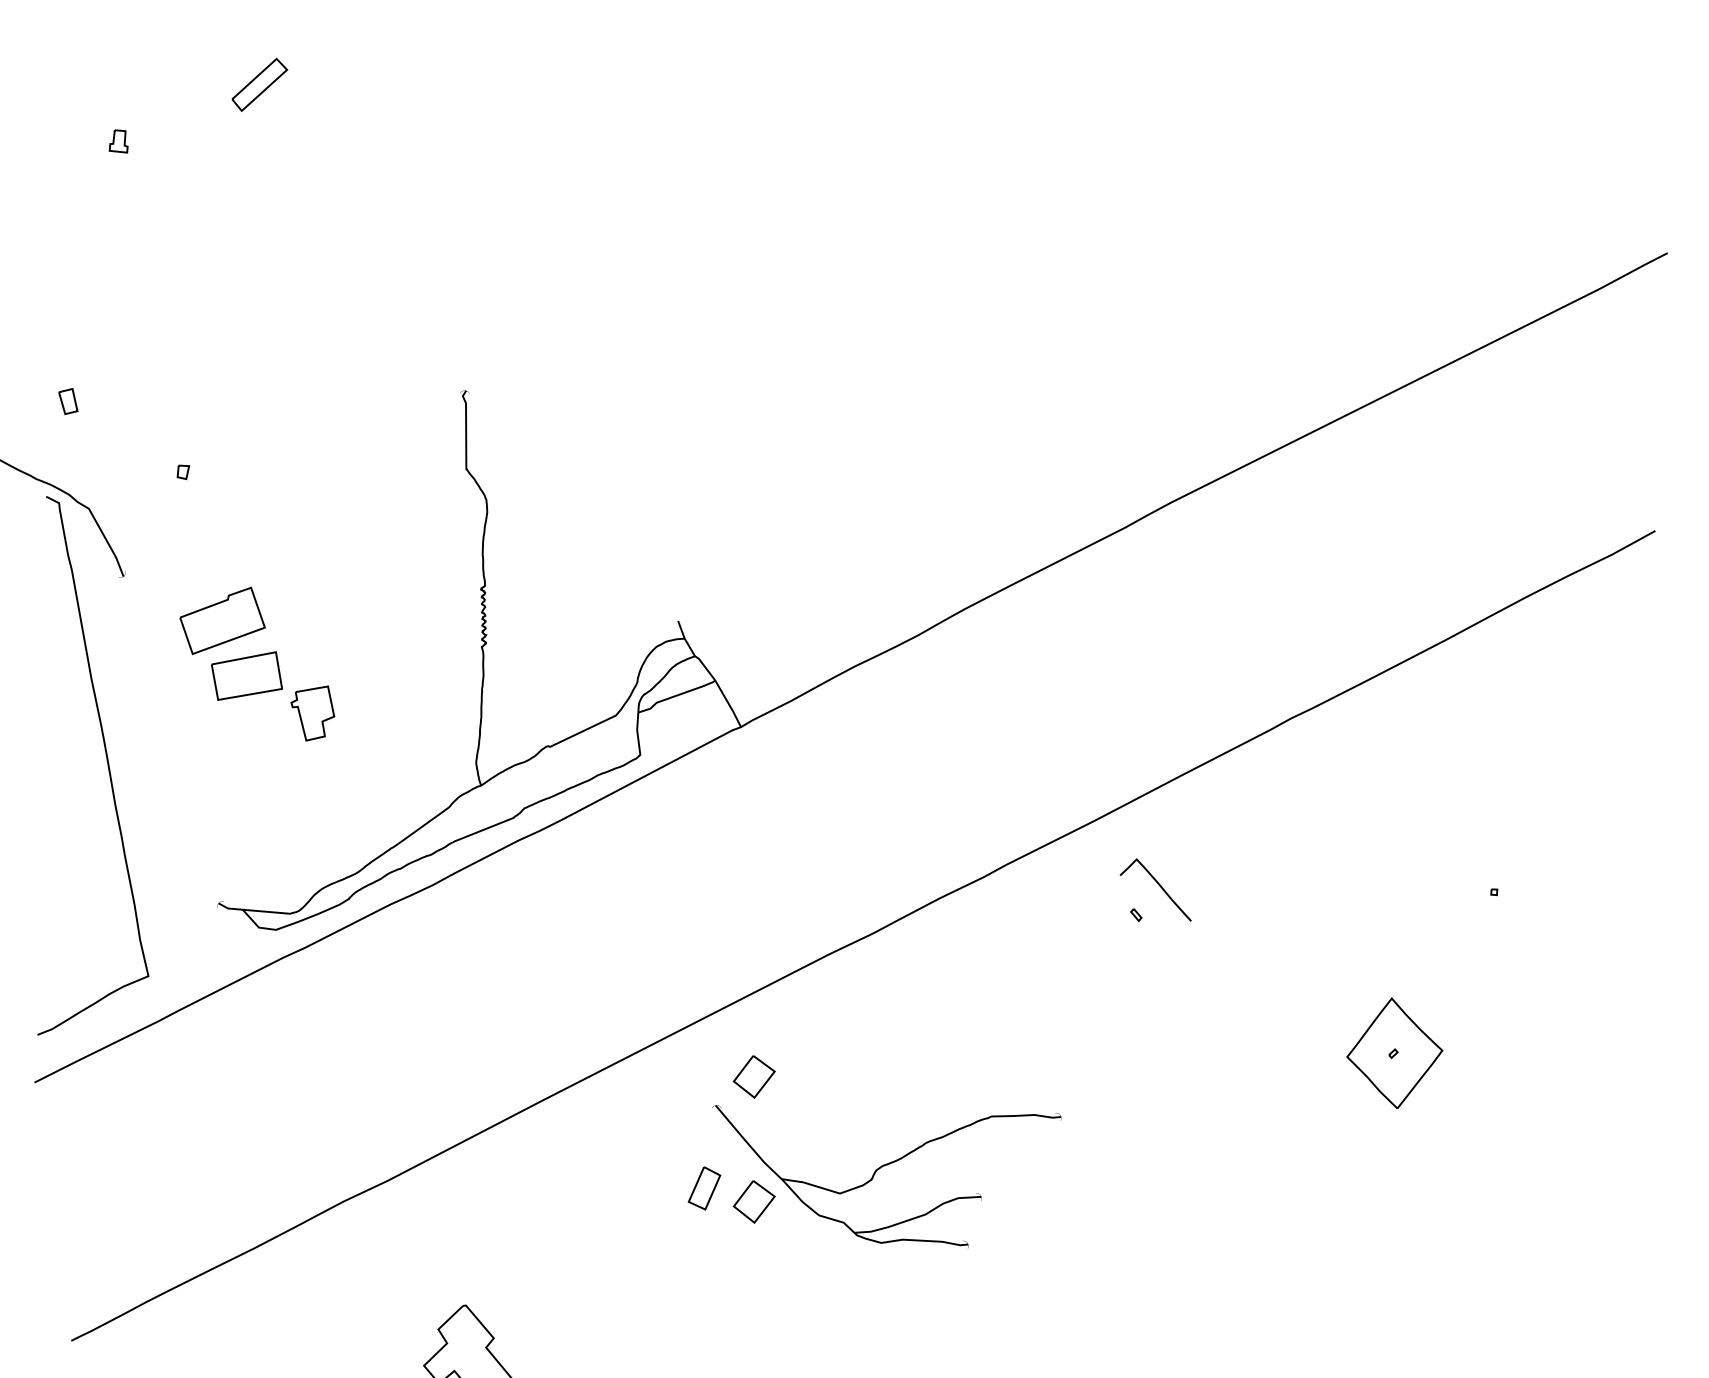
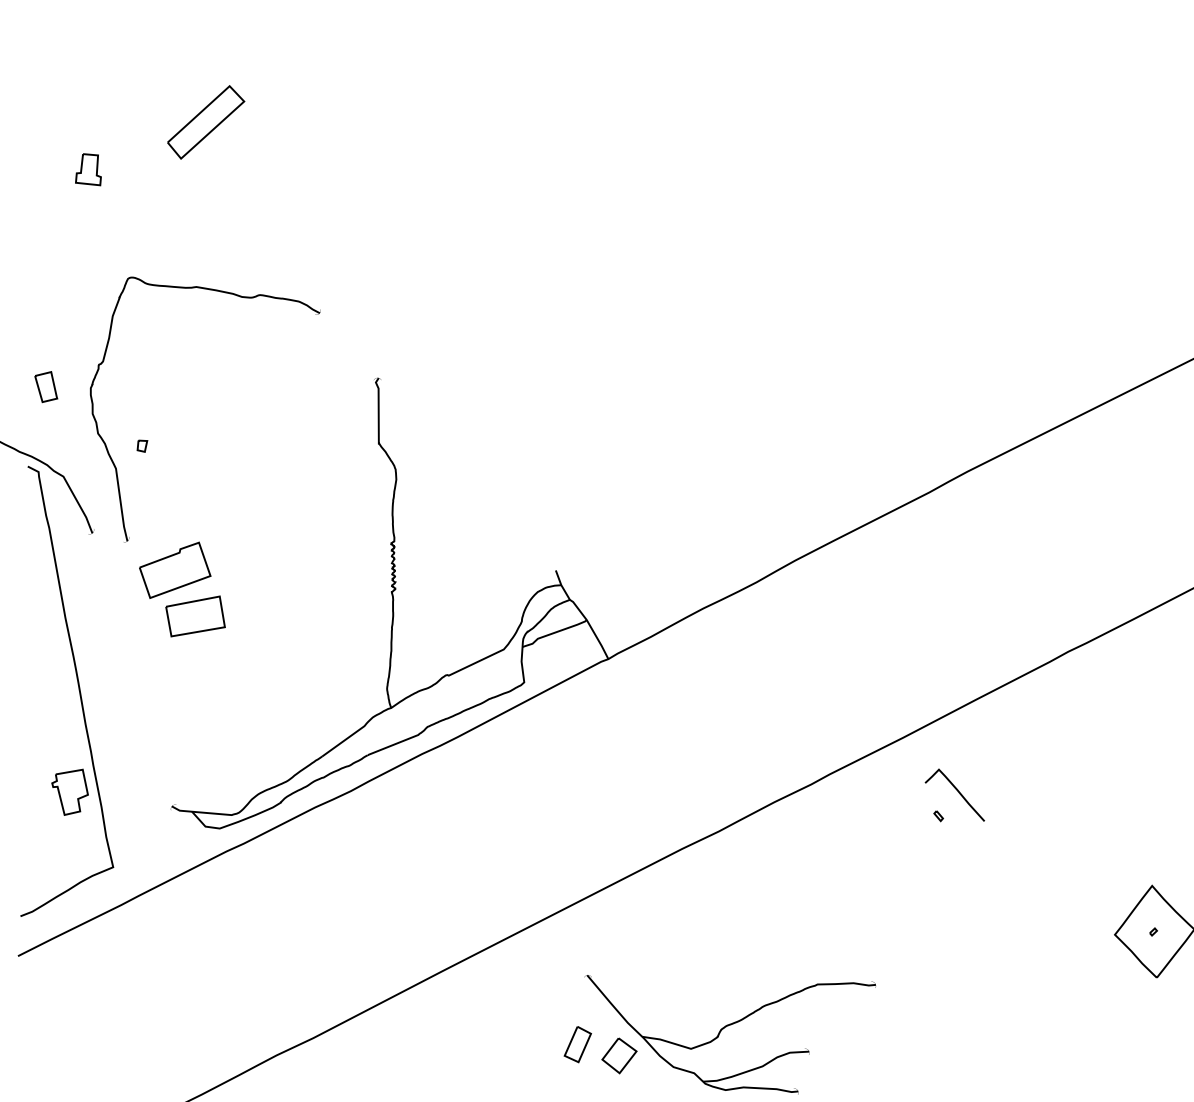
part: (259, 84) -> (206, 122), size x1.67
part: (118, 141) -> (88, 169), size x1.67
part: (68, 401) -> (46, 387), size x1.43
part: (141, 473) -> (107, 447), added
part: (312, 713) -> (69, 792), moved
part: (753, 1076) -> (618, 951), removed

